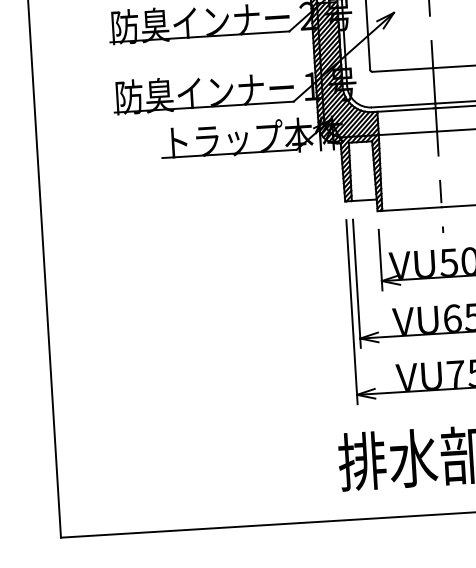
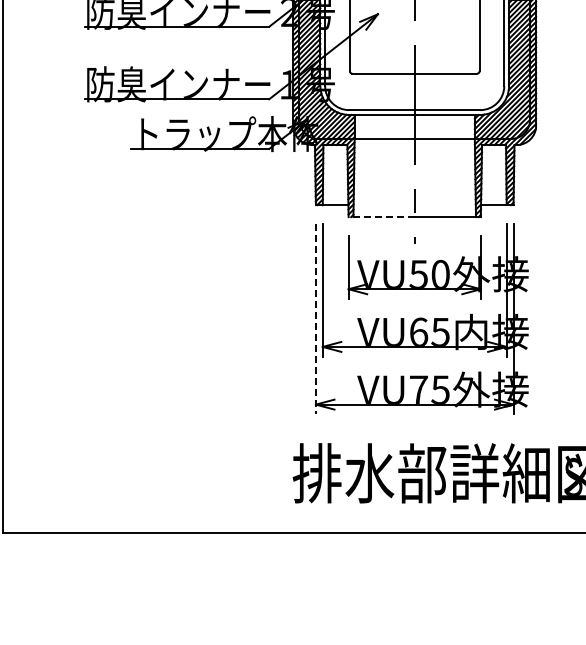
line: (409, 209) -> (381, 217), solid -> dashed
line: (351, 312) -> (315, 319), solid -> dashed

